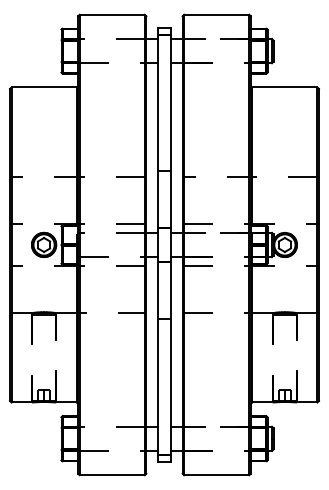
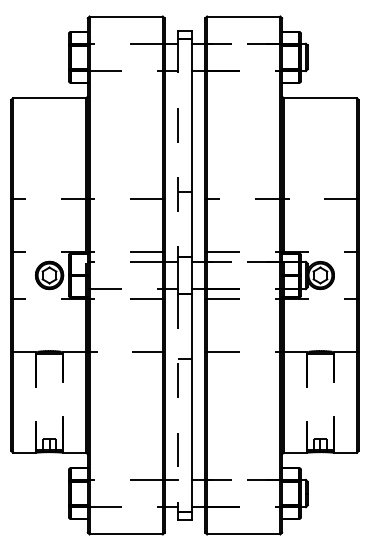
line: (158, 132) -> (178, 148), solid -> dashed
line: (158, 358) -> (178, 403), solid -> dashed

